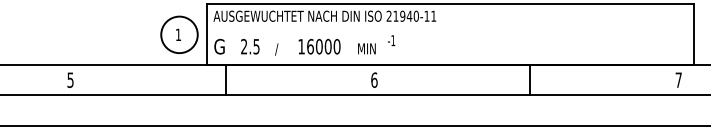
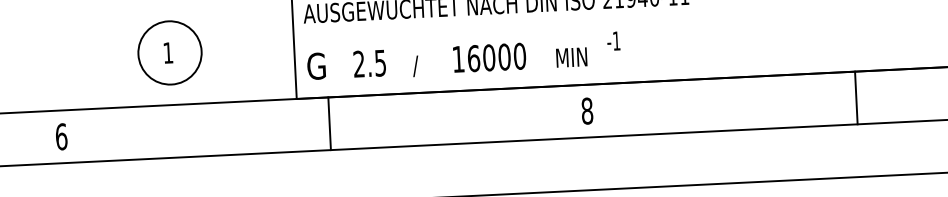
part: (179, 34) -> (169, 52), moved
text: (70, 79) -> (61, 135), 5 -> 6
text: (374, 79) -> (587, 109), 6 -> 8

